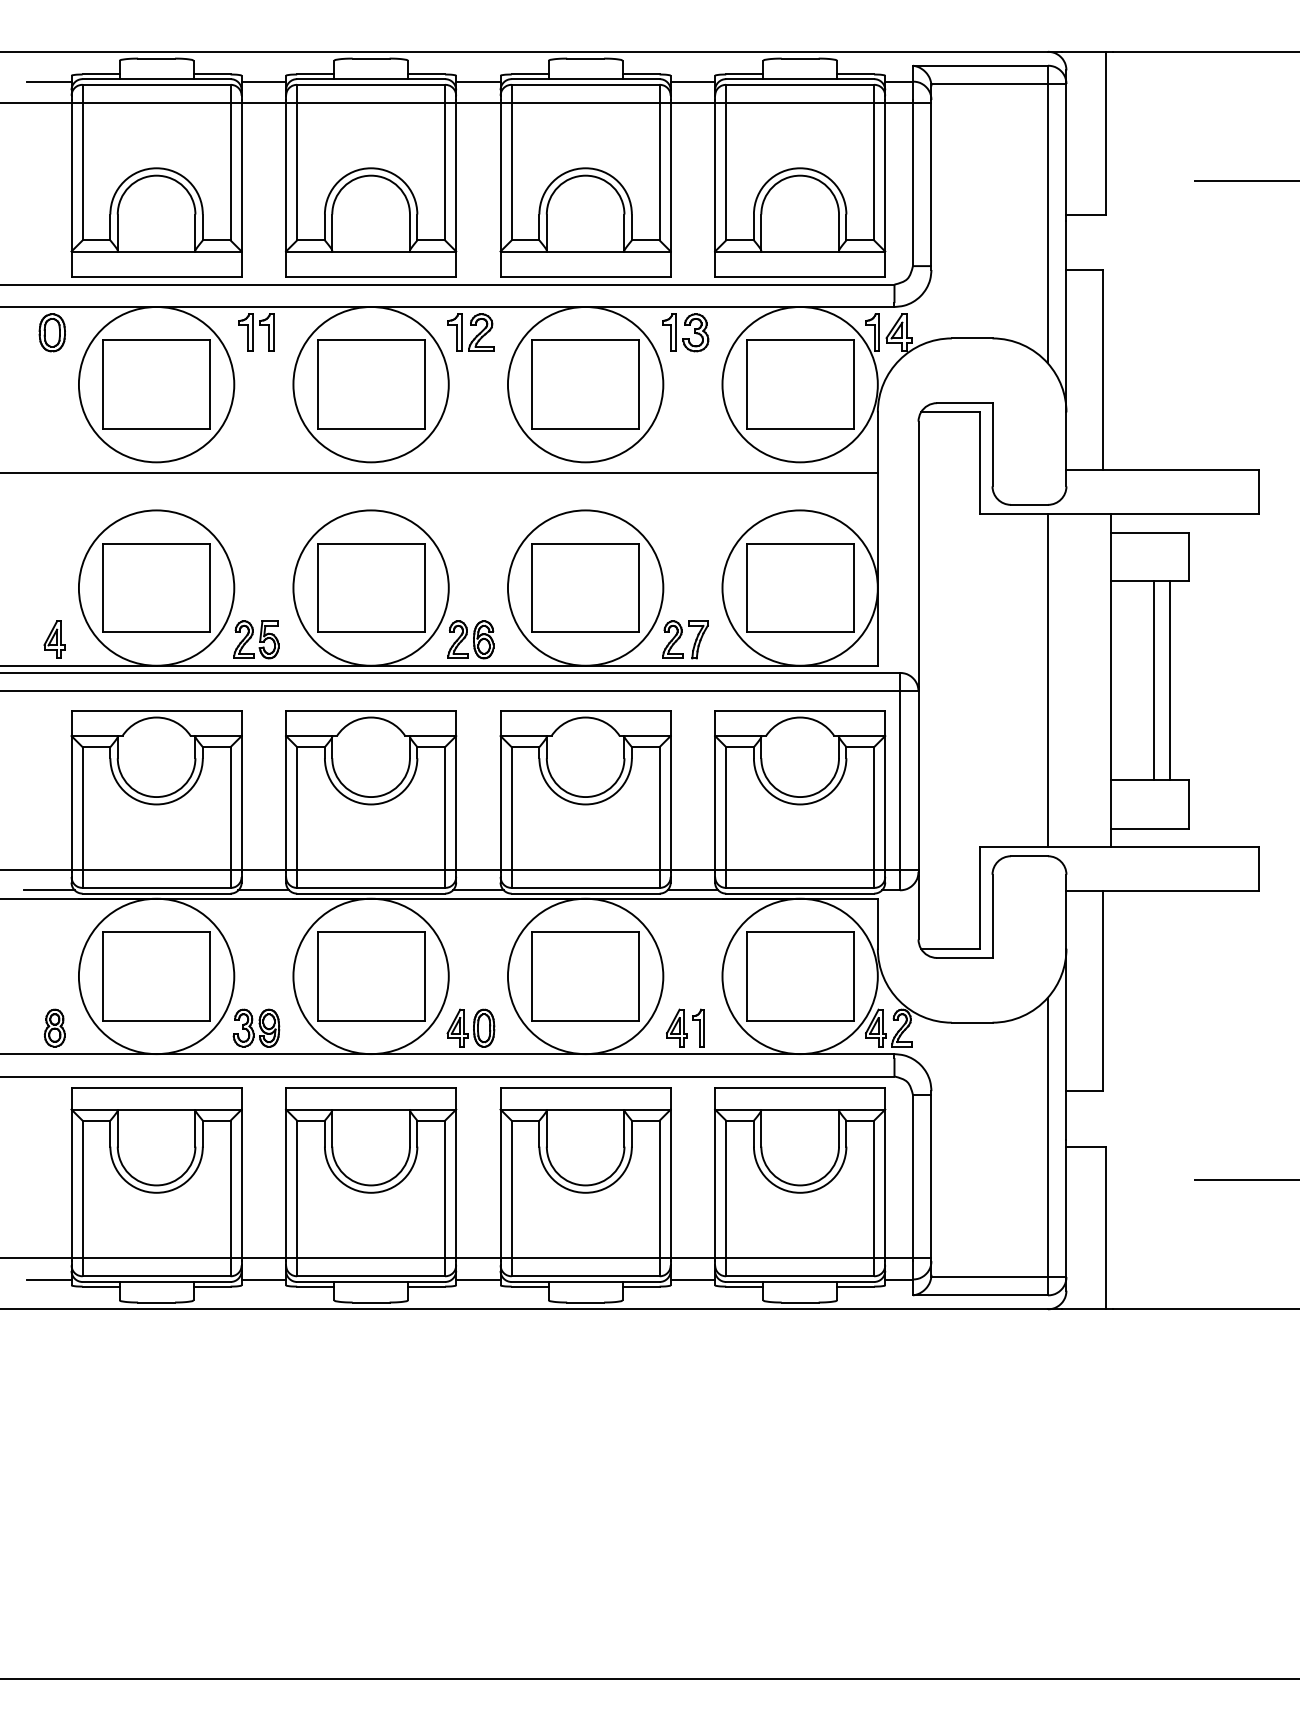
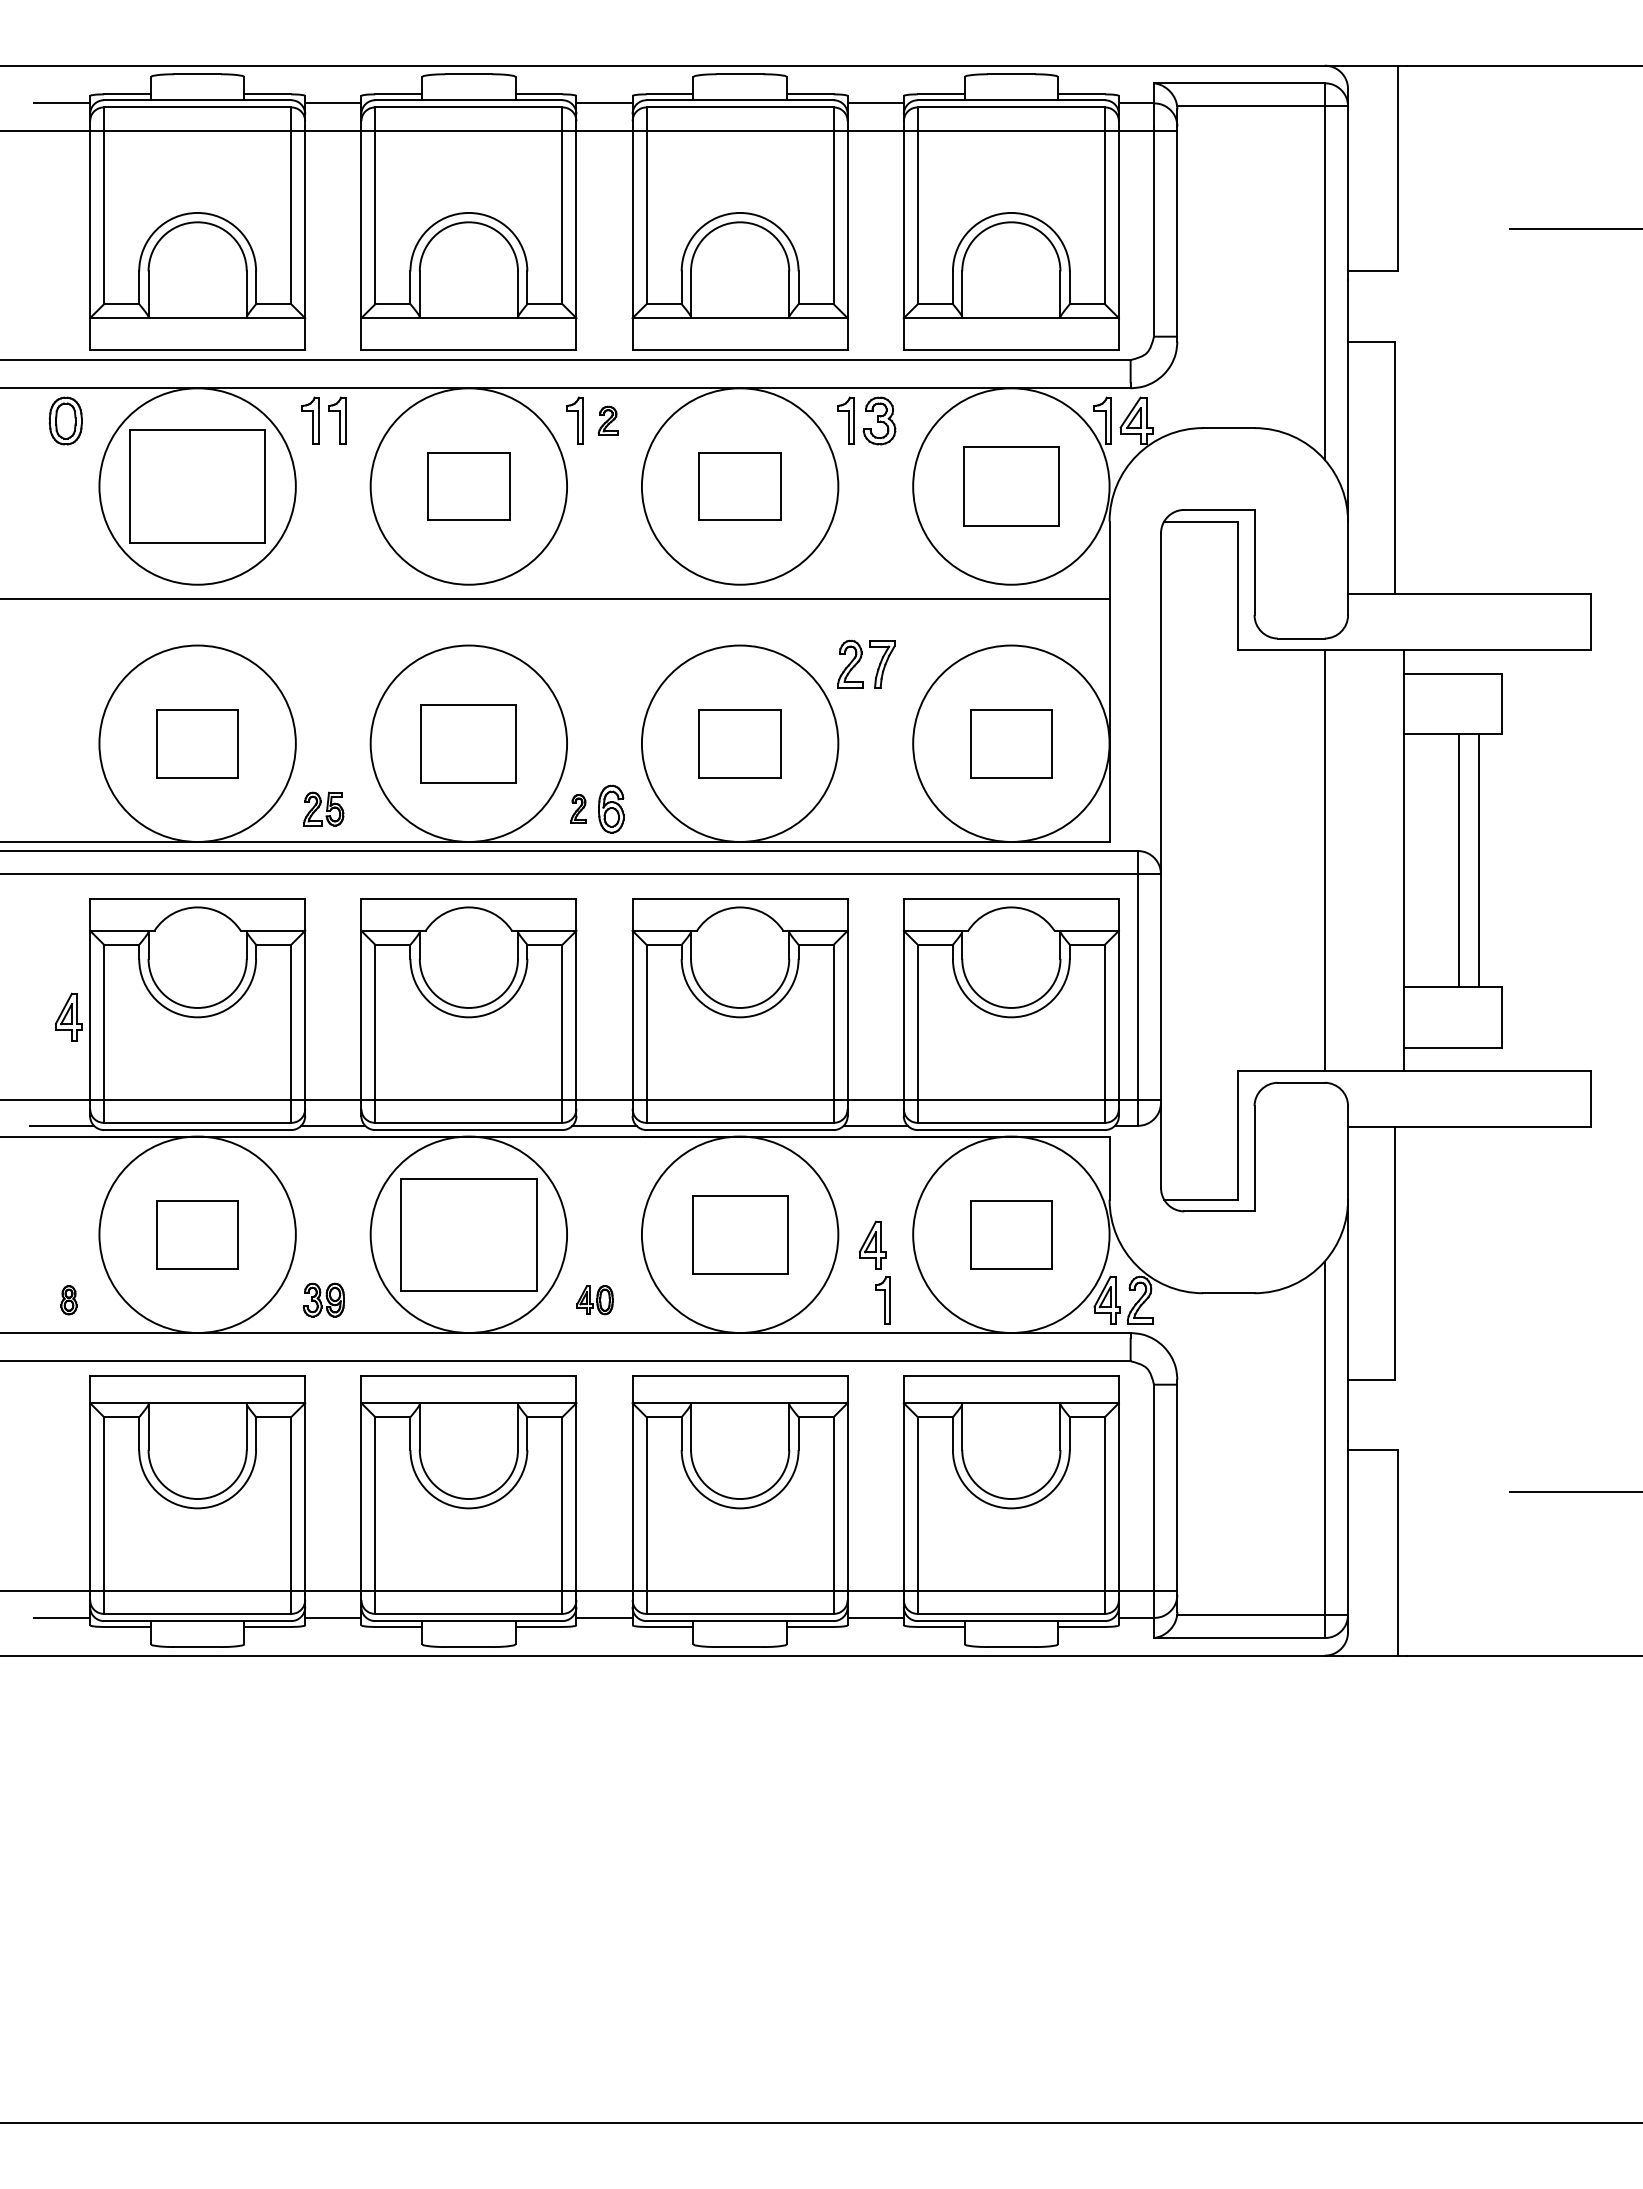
part: (480, 332) -> (607, 420), size x0.6
part: (370, 384) -> (468, 486), size x0.6
part: (585, 384) -> (739, 486), size x0.6
part: (800, 384) -> (1011, 486), size x0.7
part: (156, 587) -> (197, 743), size x0.6
part: (370, 587) -> (468, 743), size x0.7
part: (585, 587) -> (739, 743), size x0.6
part: (800, 587) -> (1011, 743), size x0.6
part: (680, 636) -> (860, 660), moved
part: (54, 639) -> (68, 1016), moved
part: (256, 639) -> (323, 808), size x0.7
part: (457, 639) -> (578, 808), size x0.6
part: (156, 976) -> (197, 1234), size x0.6
part: (585, 976) -> (739, 1234), size x0.7
part: (800, 976) -> (1011, 1234), size x0.6
part: (256, 1027) -> (323, 1299), size x0.7
part: (470, 1027) -> (594, 1299), size x0.6
part: (676, 1027) -> (872, 1244), moved
part: (54, 1028) -> (68, 1300), size x0.6

